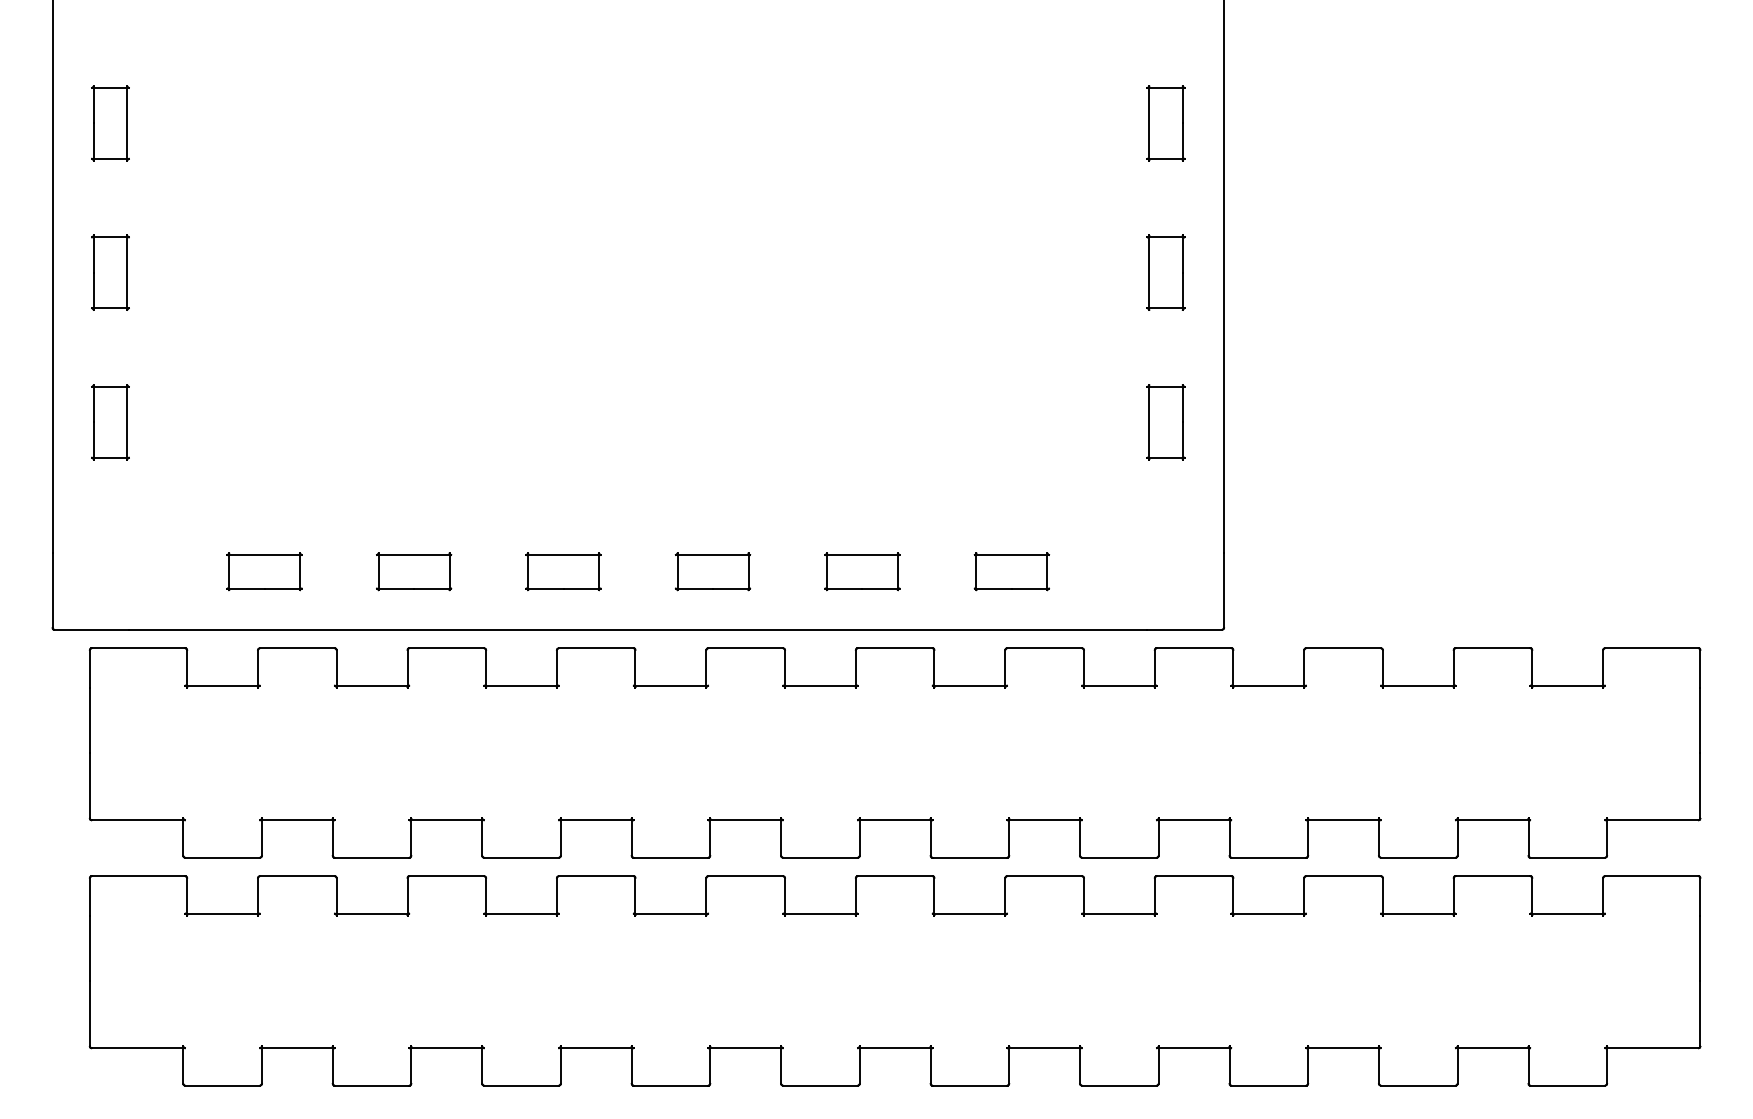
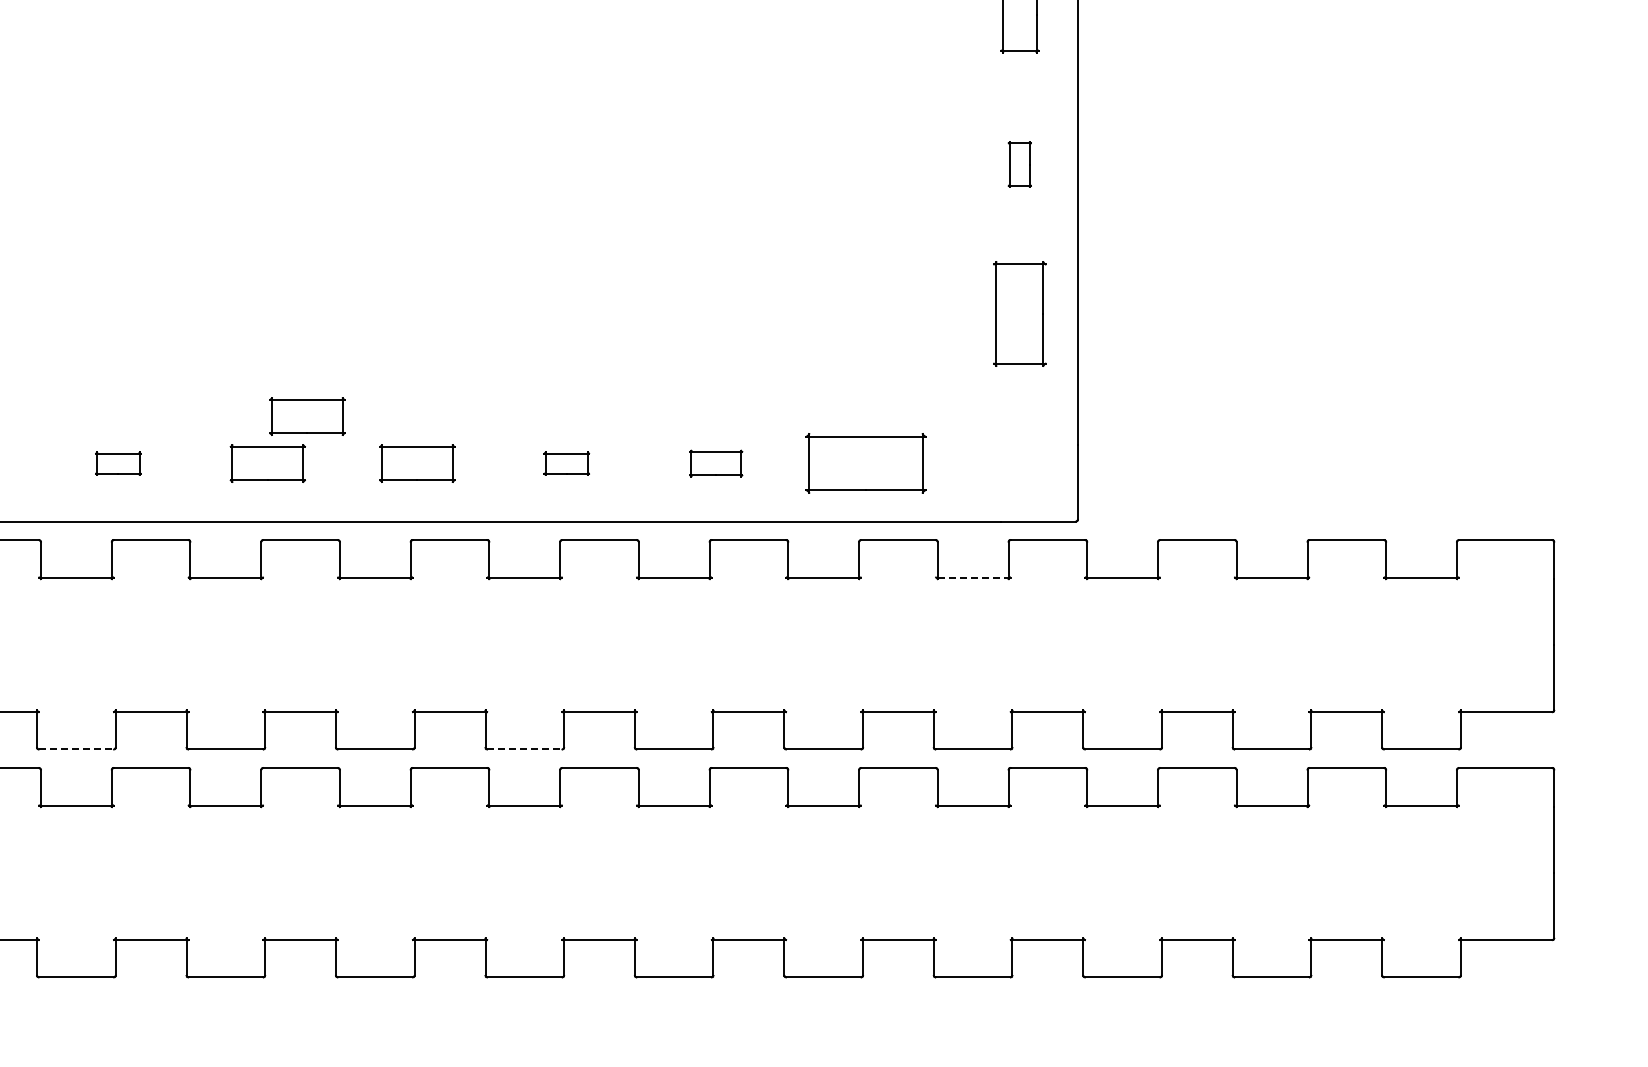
part: (1165, 272) -> (1019, 164), size x0.6
part: (1165, 422) -> (1019, 314), size x1.4
part: (453, 524) -> (307, 416), added
part: (264, 571) -> (118, 463), size x0.6
part: (712, 571) -> (566, 463), size x0.6
part: (862, 571) -> (716, 463), size x0.7
part: (1011, 571) -> (865, 463), size x1.6
line: (1118, 685) -> (972, 577), solid -> dashed
line: (223, 857) -> (77, 749), solid -> dashed
line: (671, 857) -> (525, 749), solid -> dashed

